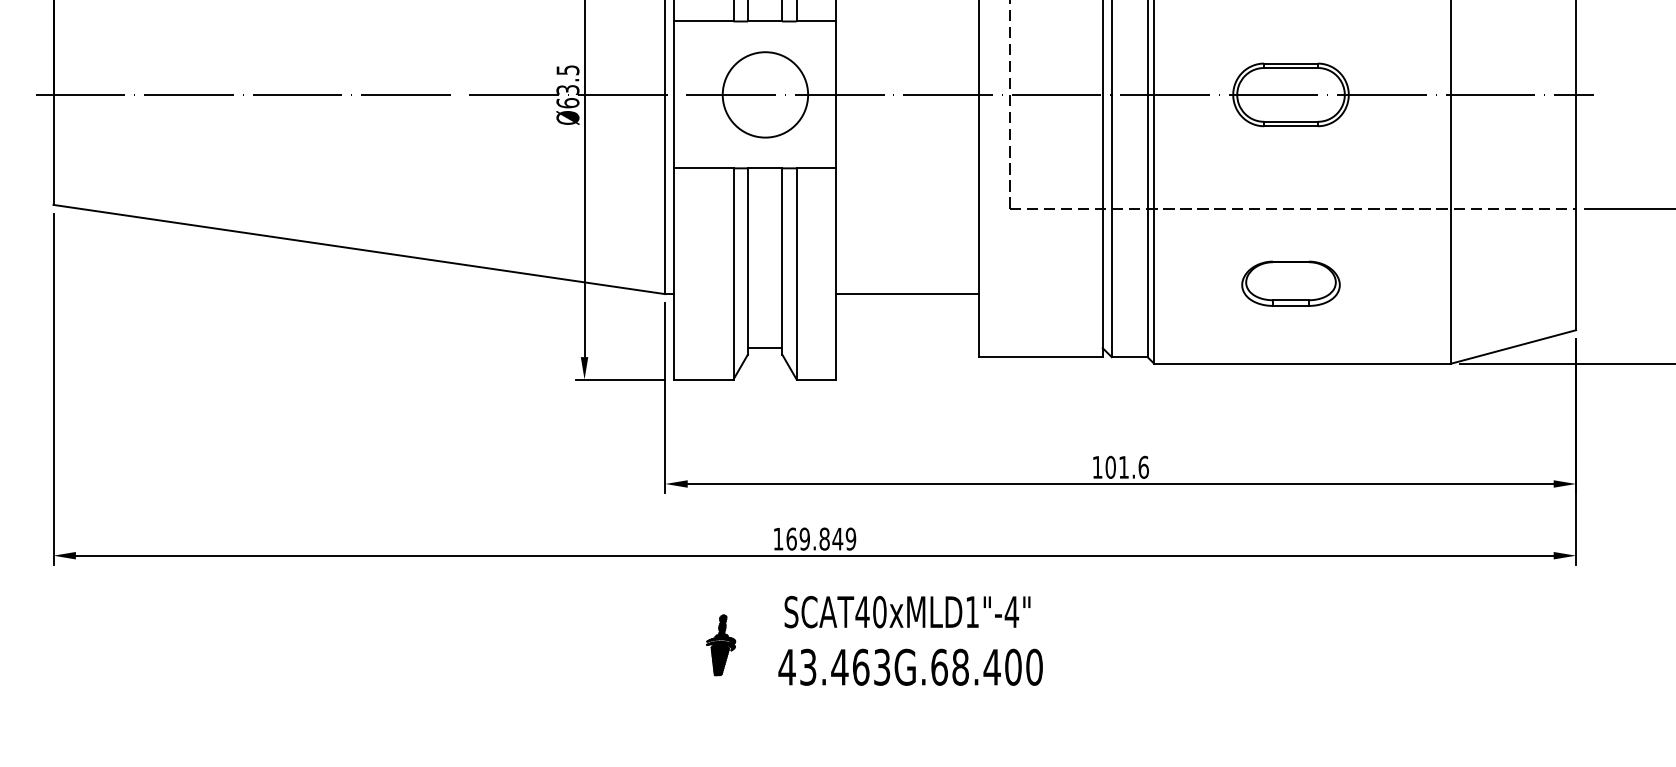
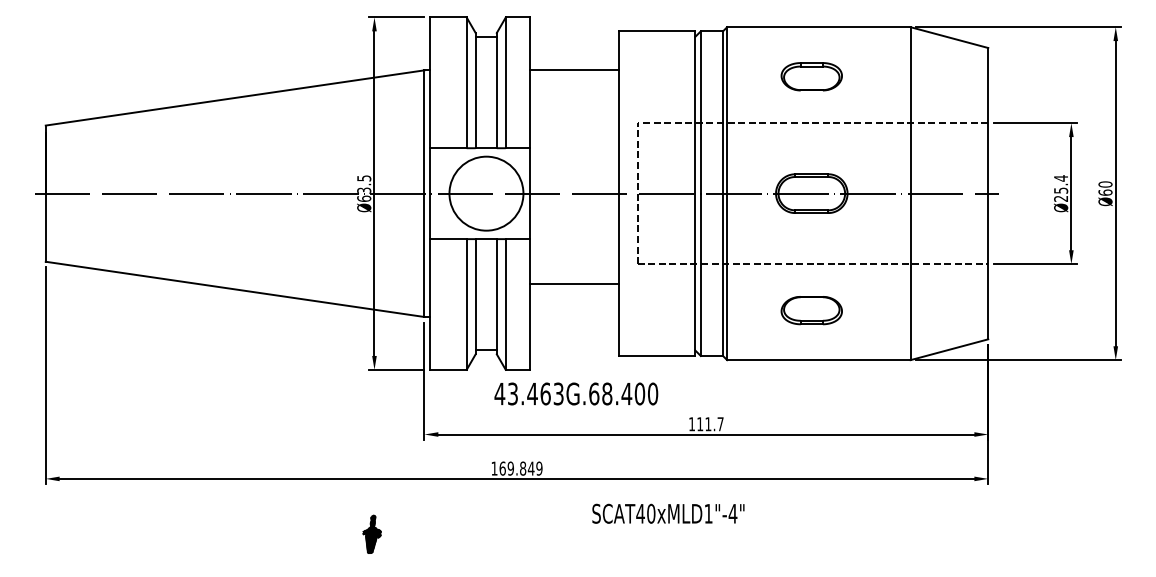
circle: (765, 94) -> (486, 193), size x1.4
line: (907, 294) -> (574, 284), moved
text: (1127, 467) -> (710, 424), 101.6 -> 111.7
text: (907, 611) -> (668, 513), moved
part: (720, 643) -> (371, 533), moved
text: (910, 666) -> (576, 393), moved

